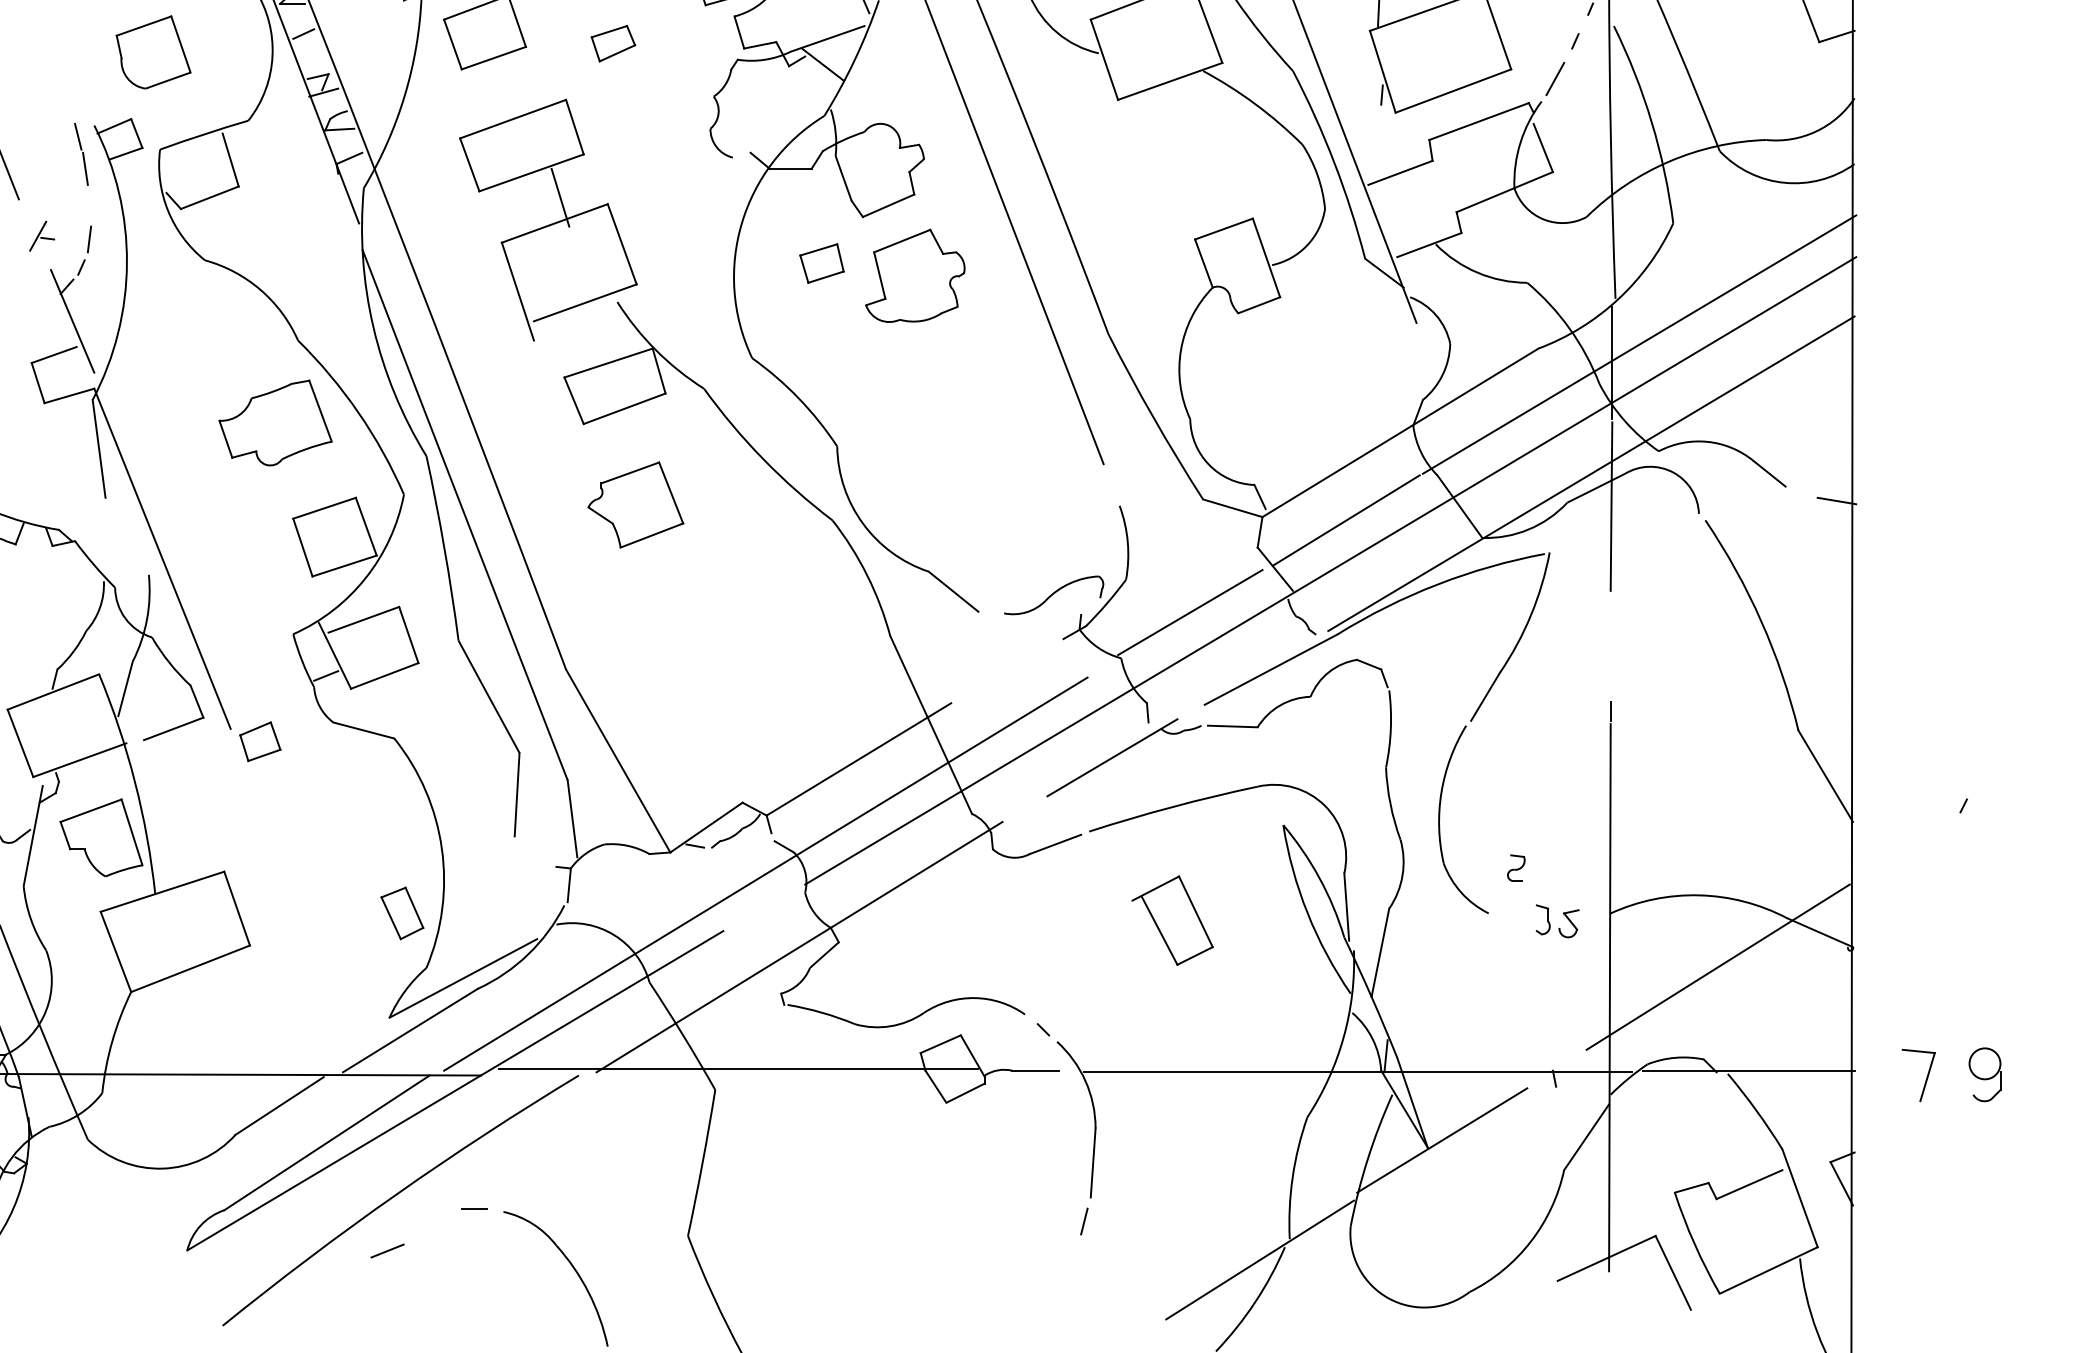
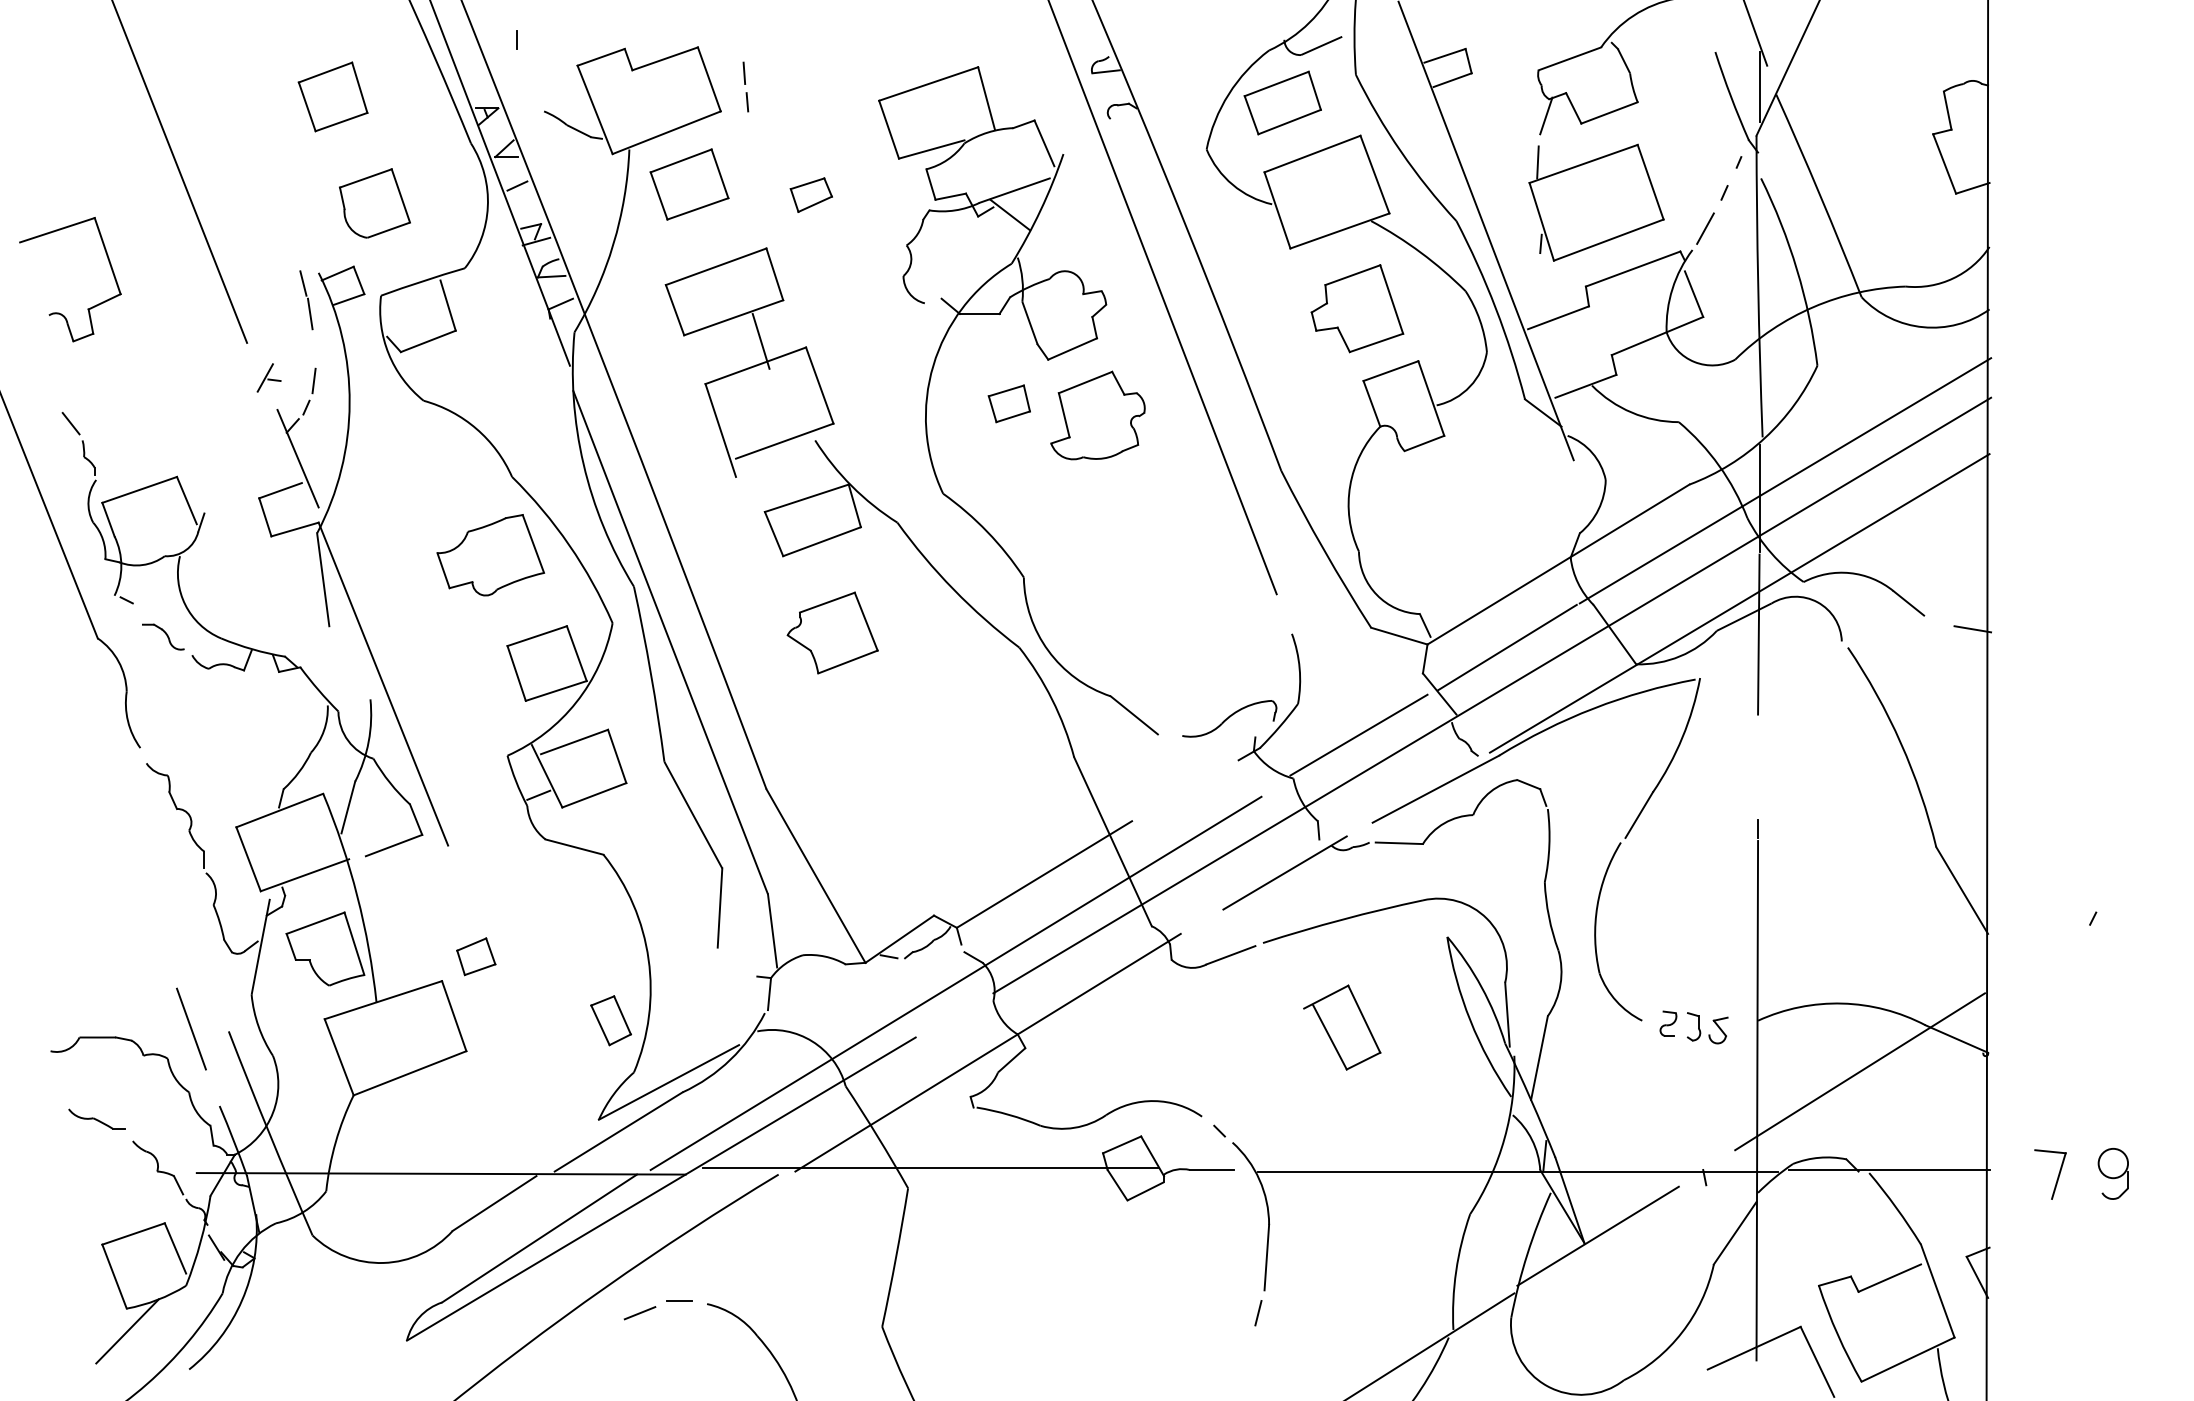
part: (1188, 163) -> (1357, 308), added
part: (260, 741) -> (476, 956), moved
part: (1516, 867) -> (1668, 1023), moved
line: (387, 1251) -> (639, 1313), moved

